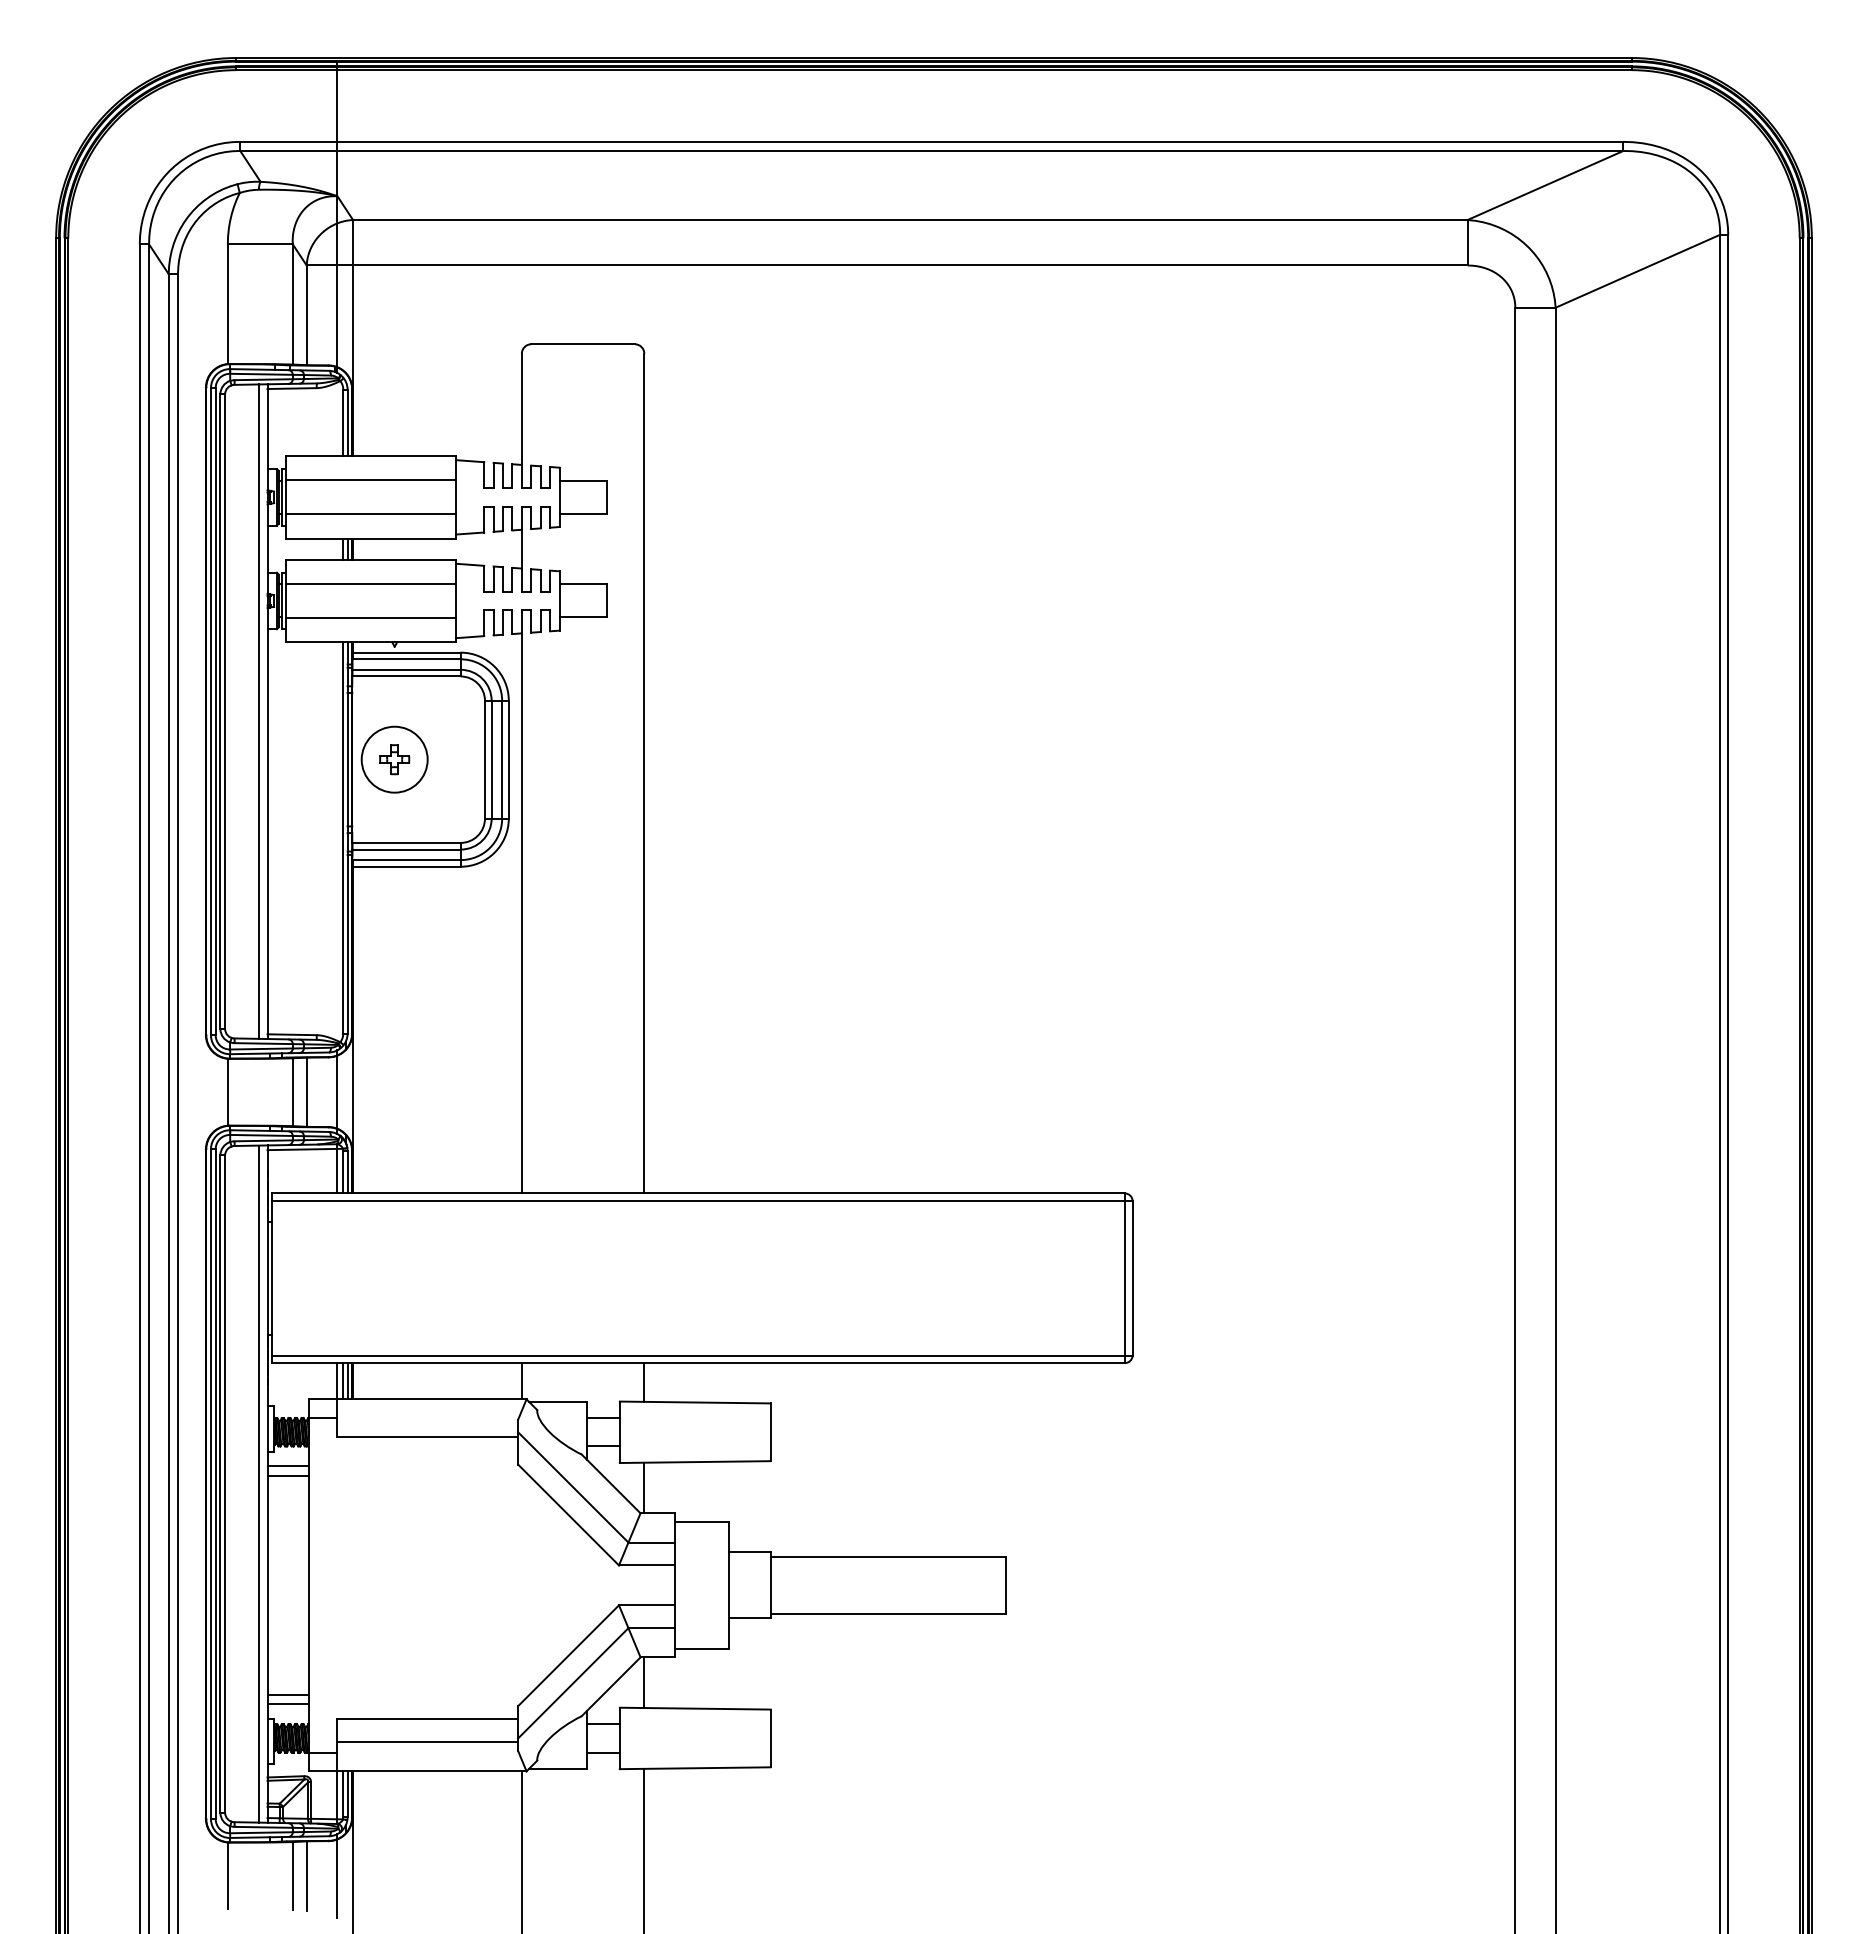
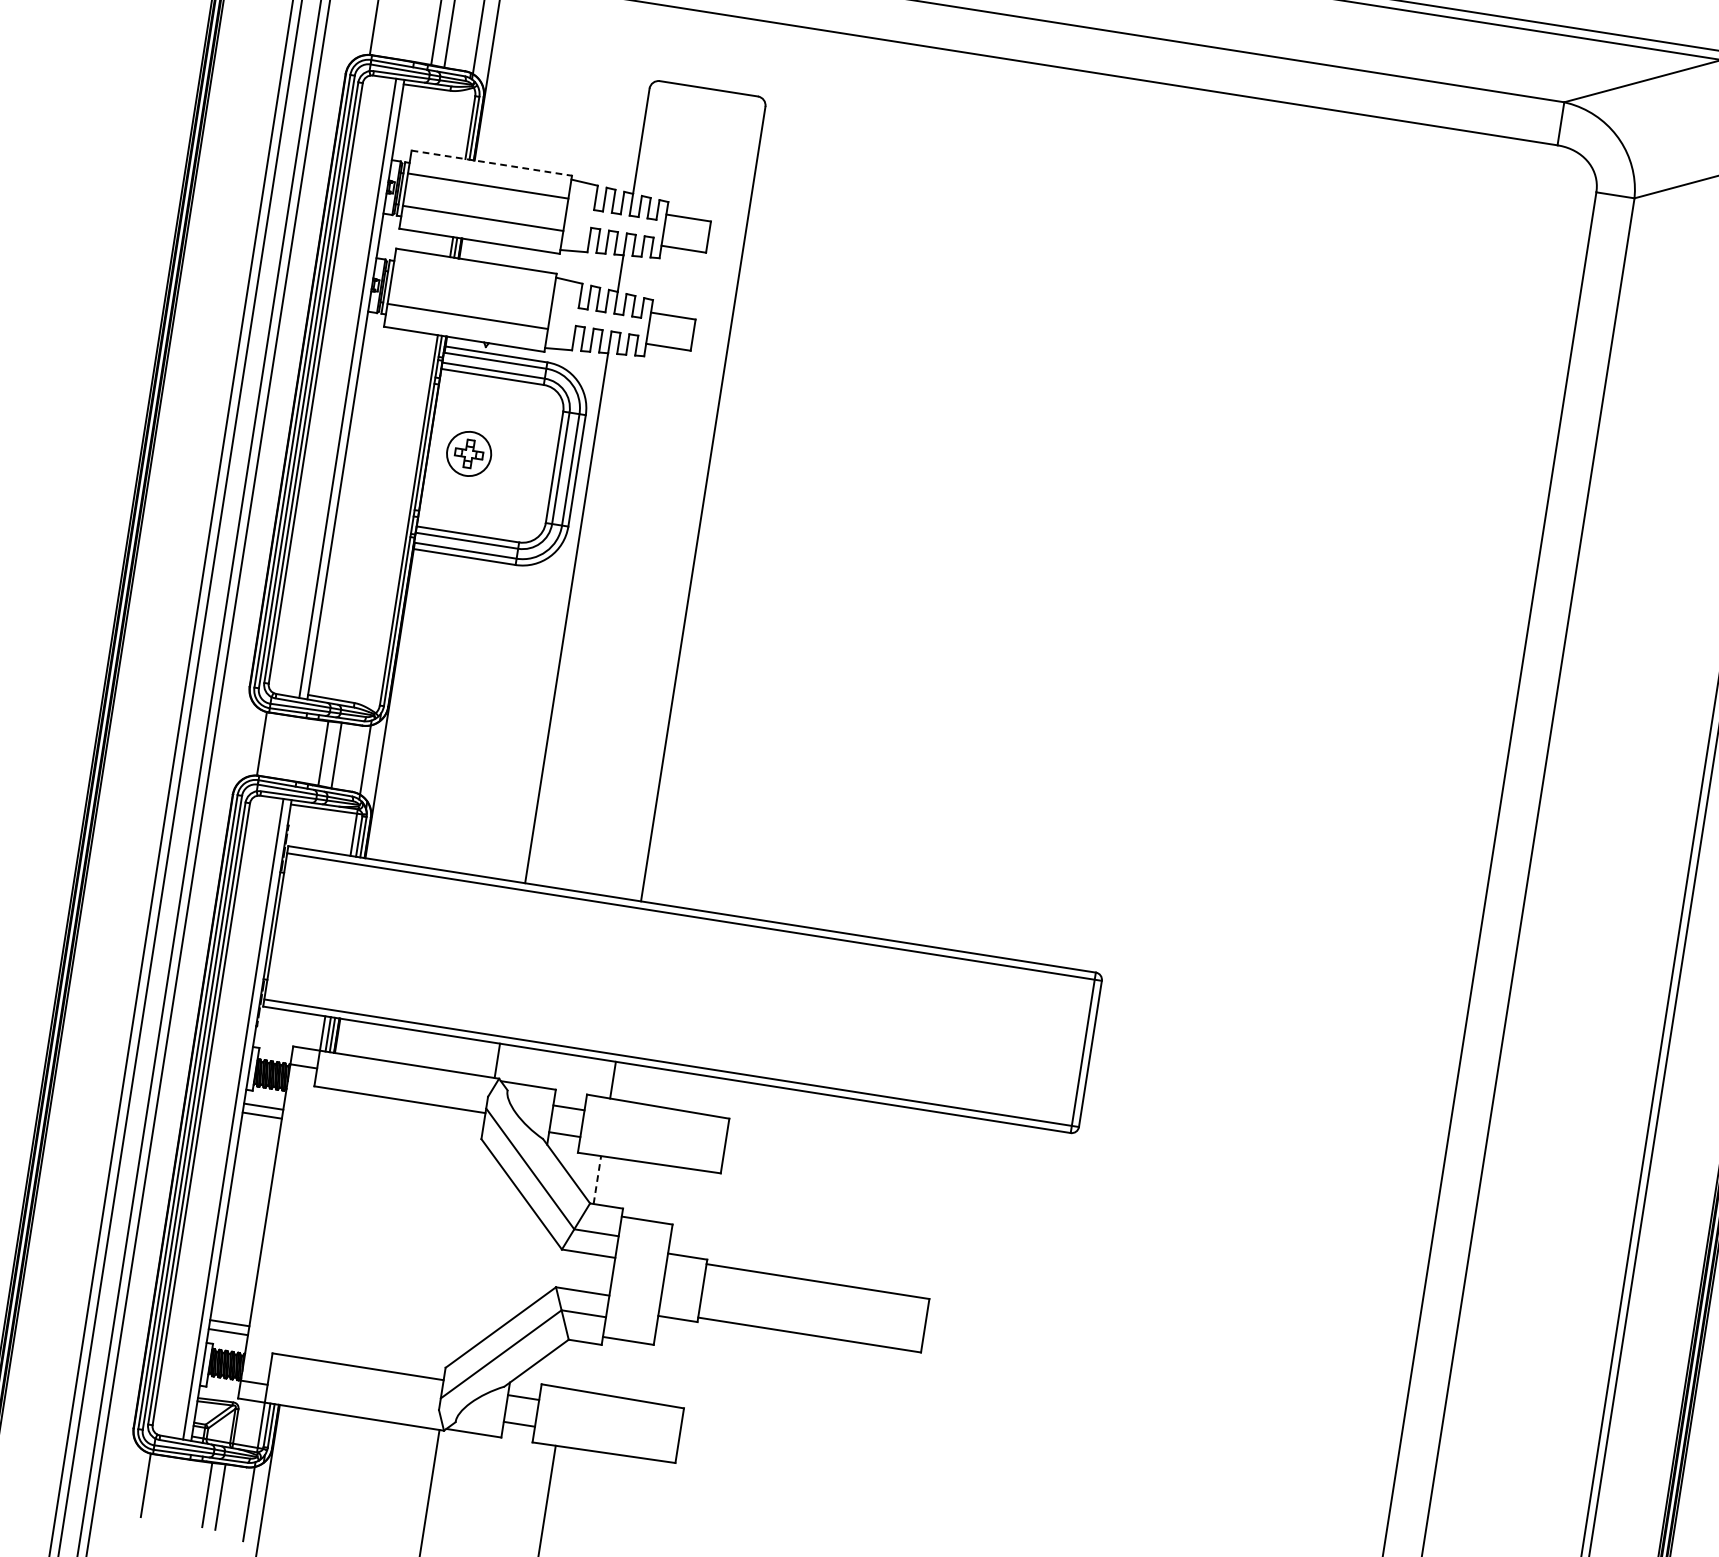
line: (371, 456) -> (492, 163), solid -> dashed
line: (370, 583) -> (472, 283), removed
circle: (394, 759) -> (468, 453), size x0.7
line: (644, 1487) -> (597, 1179), solid -> dashed
line: (644, 1682) -> (568, 1364), removed
line: (427, 1742) -> (354, 1388), removed

